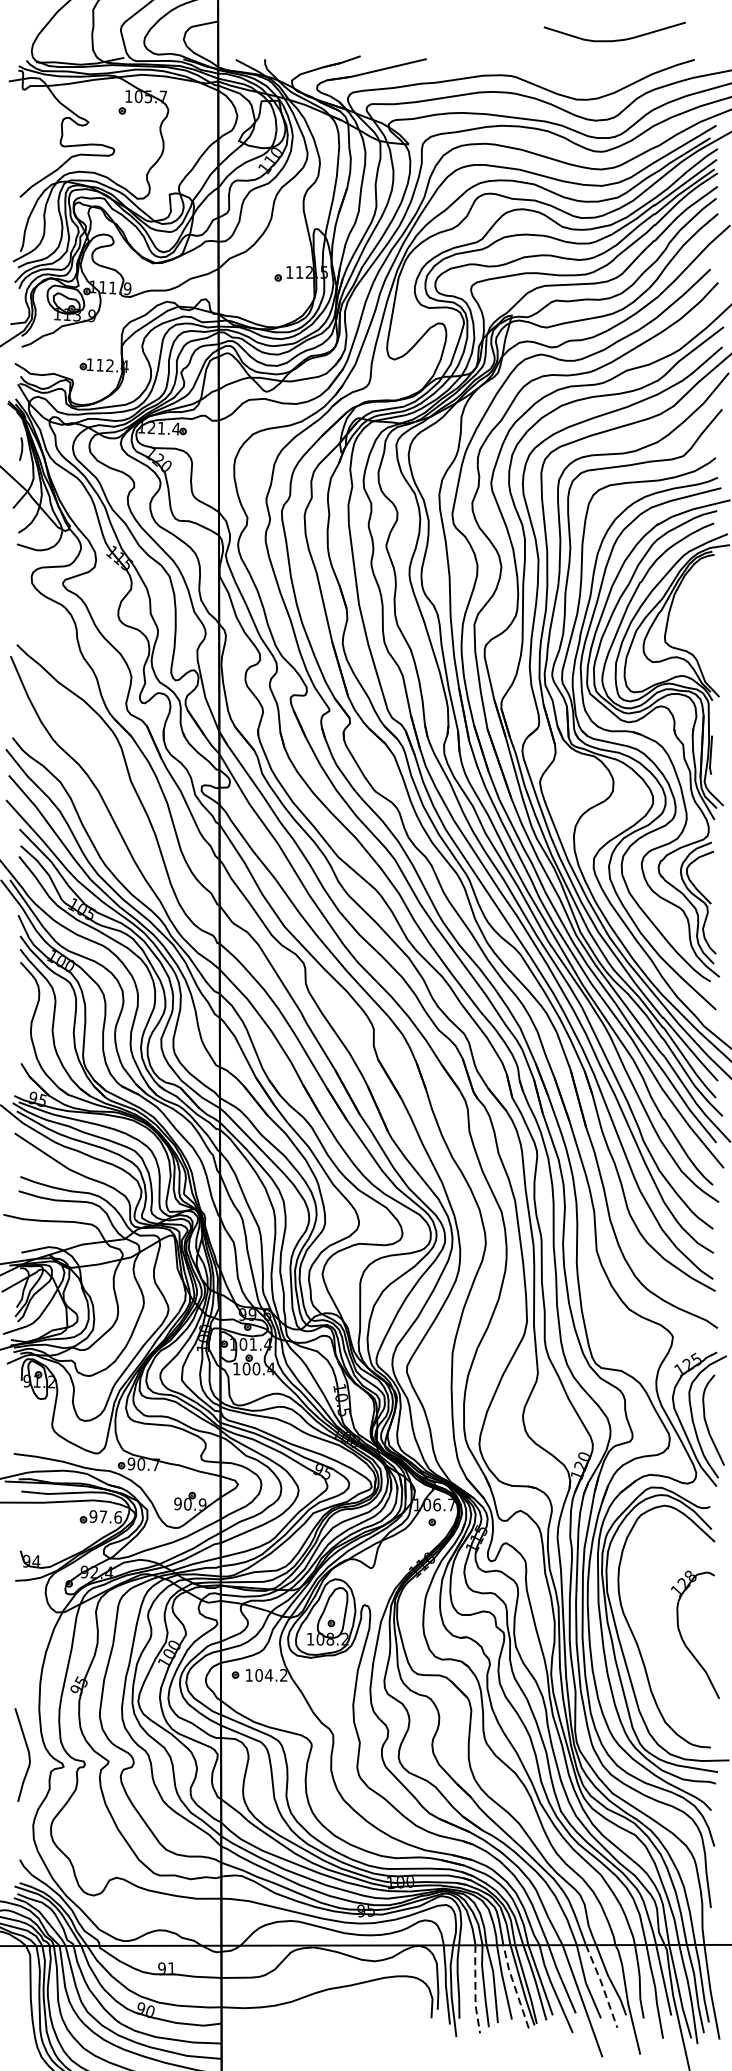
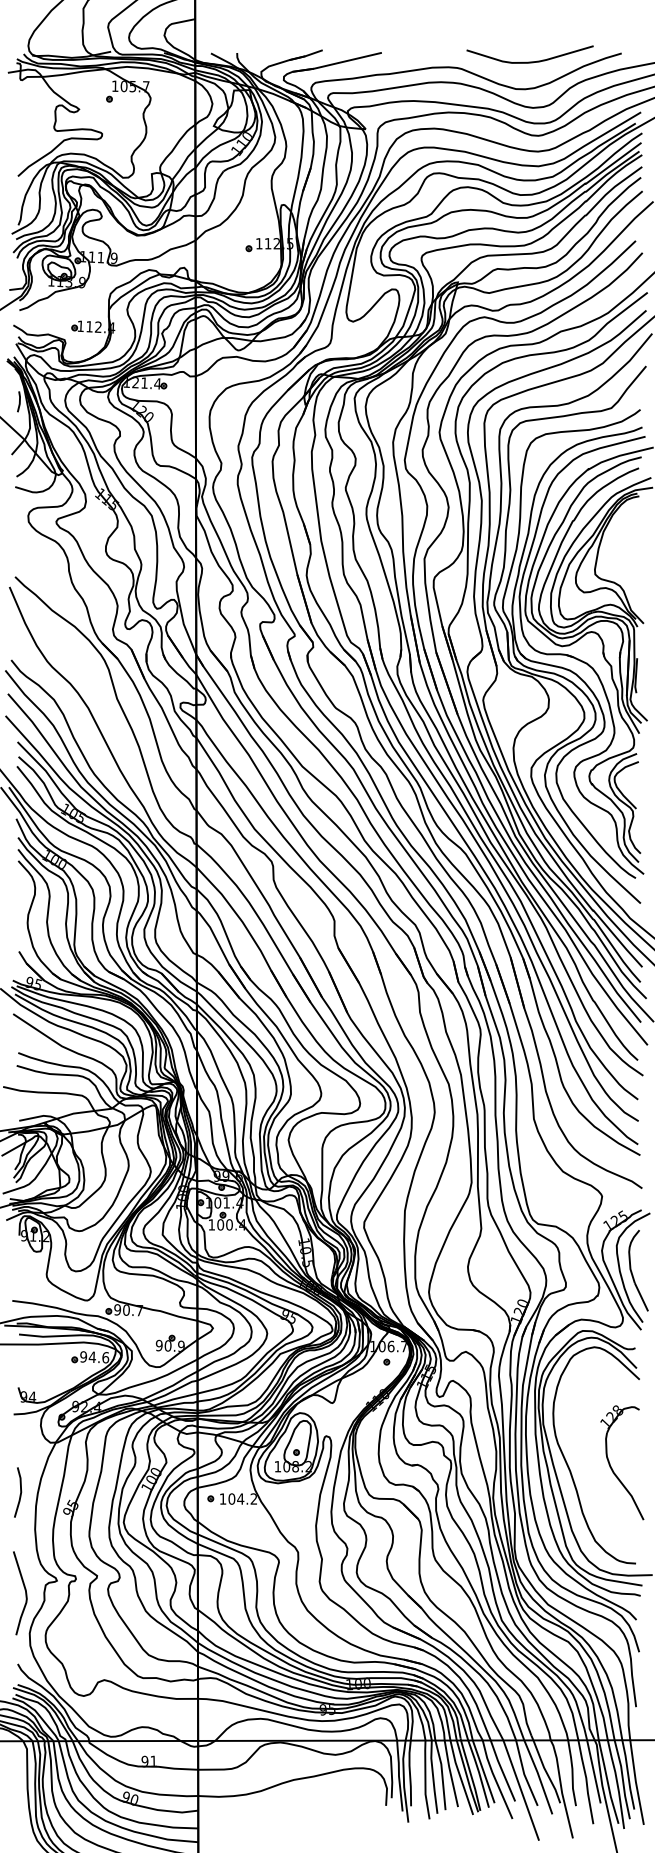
curve: (614, 39) -> (529, 61), moved
text: (102, 1516) -> (91, 1356), 97.6 -> 94.6
line: (22, 1668) -> (20, 1492), added
curve: (27, 1751) -> (24, 1590), moved
line: (514, 1986) -> (460, 1777), dashed -> solid
line: (602, 1986) -> (539, 1777), dashed -> solid
line: (475, 1989) -> (425, 1780), dashed -> solid

